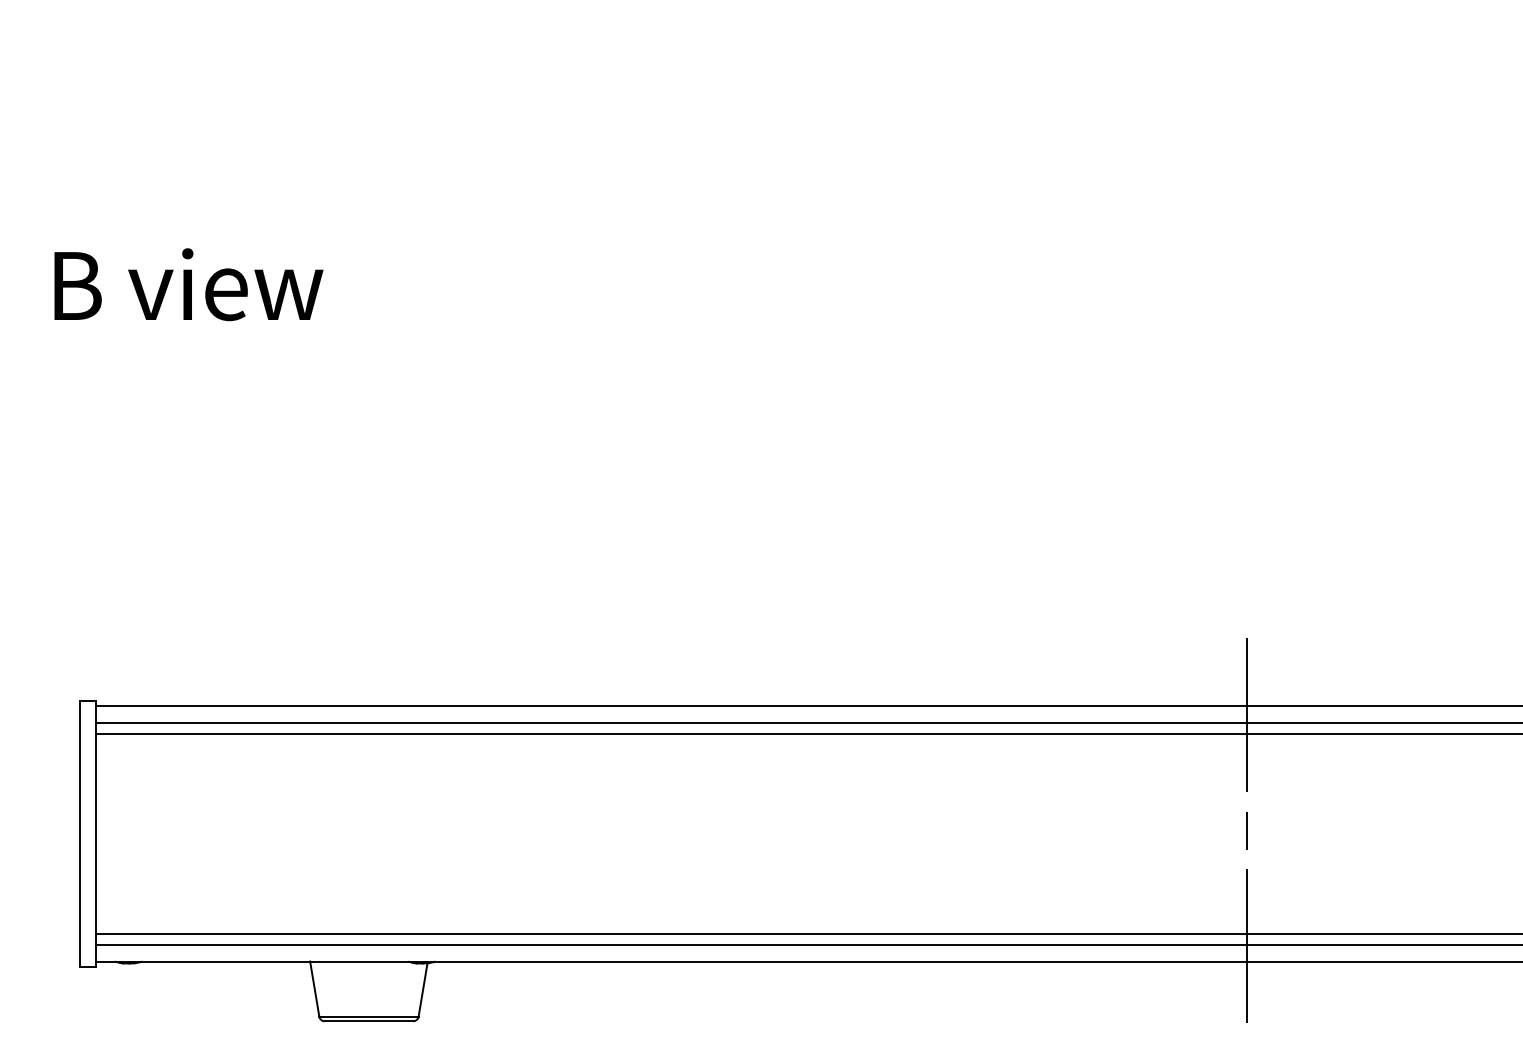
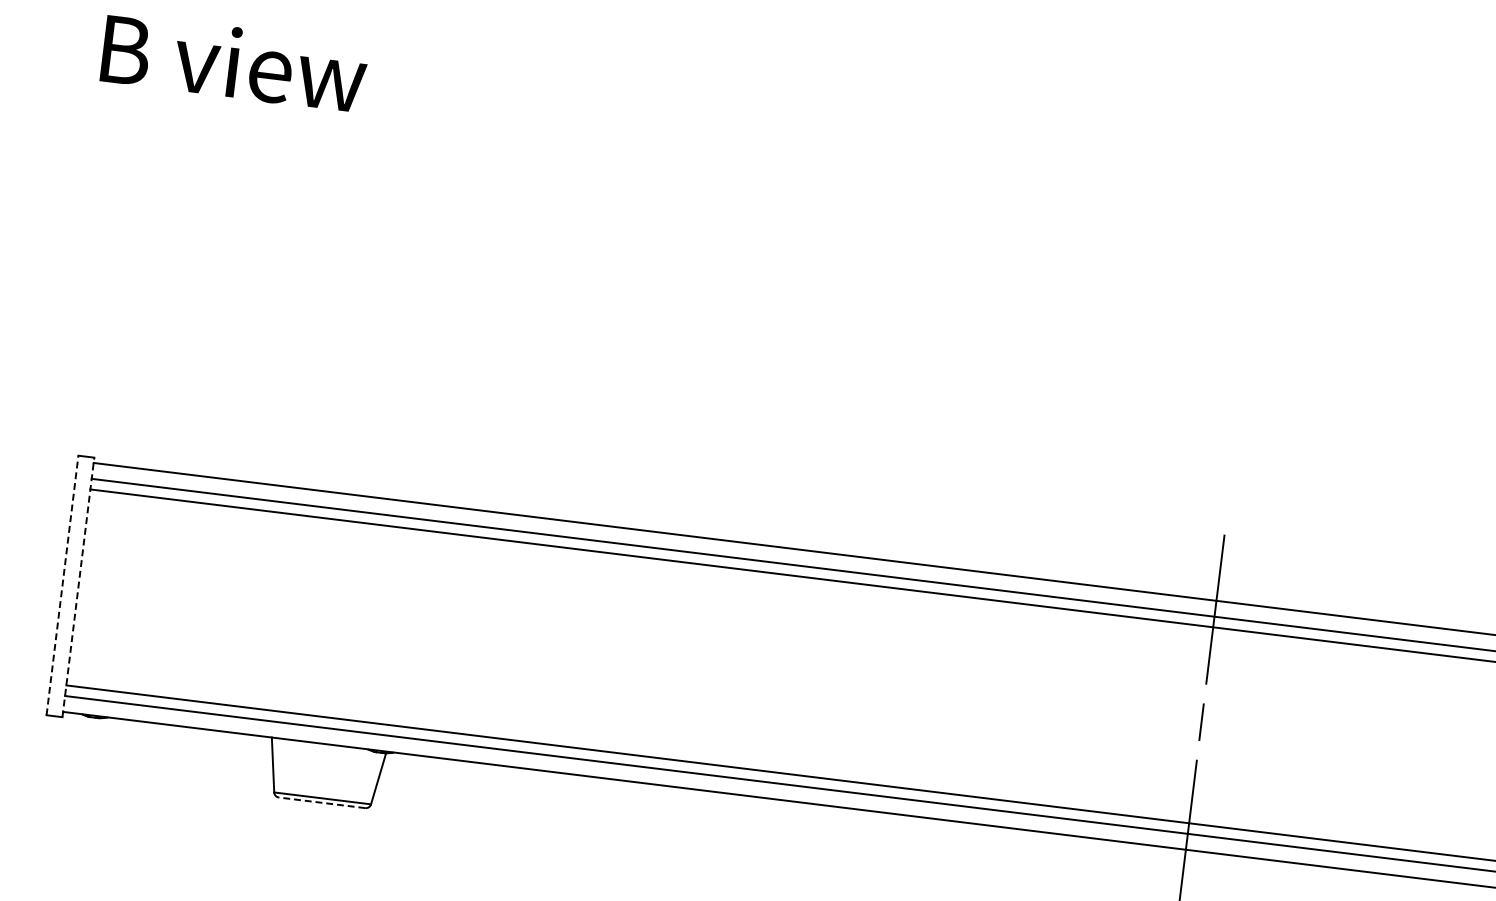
line: (79, 833) -> (62, 584), solid -> dashed
line: (96, 833) -> (78, 587), solid -> dashed
line: (368, 1021) -> (321, 802), solid -> dashed

